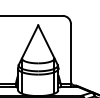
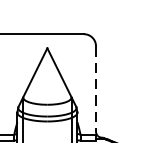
line: (70, 52) -> (95, 88), solid -> dashed

